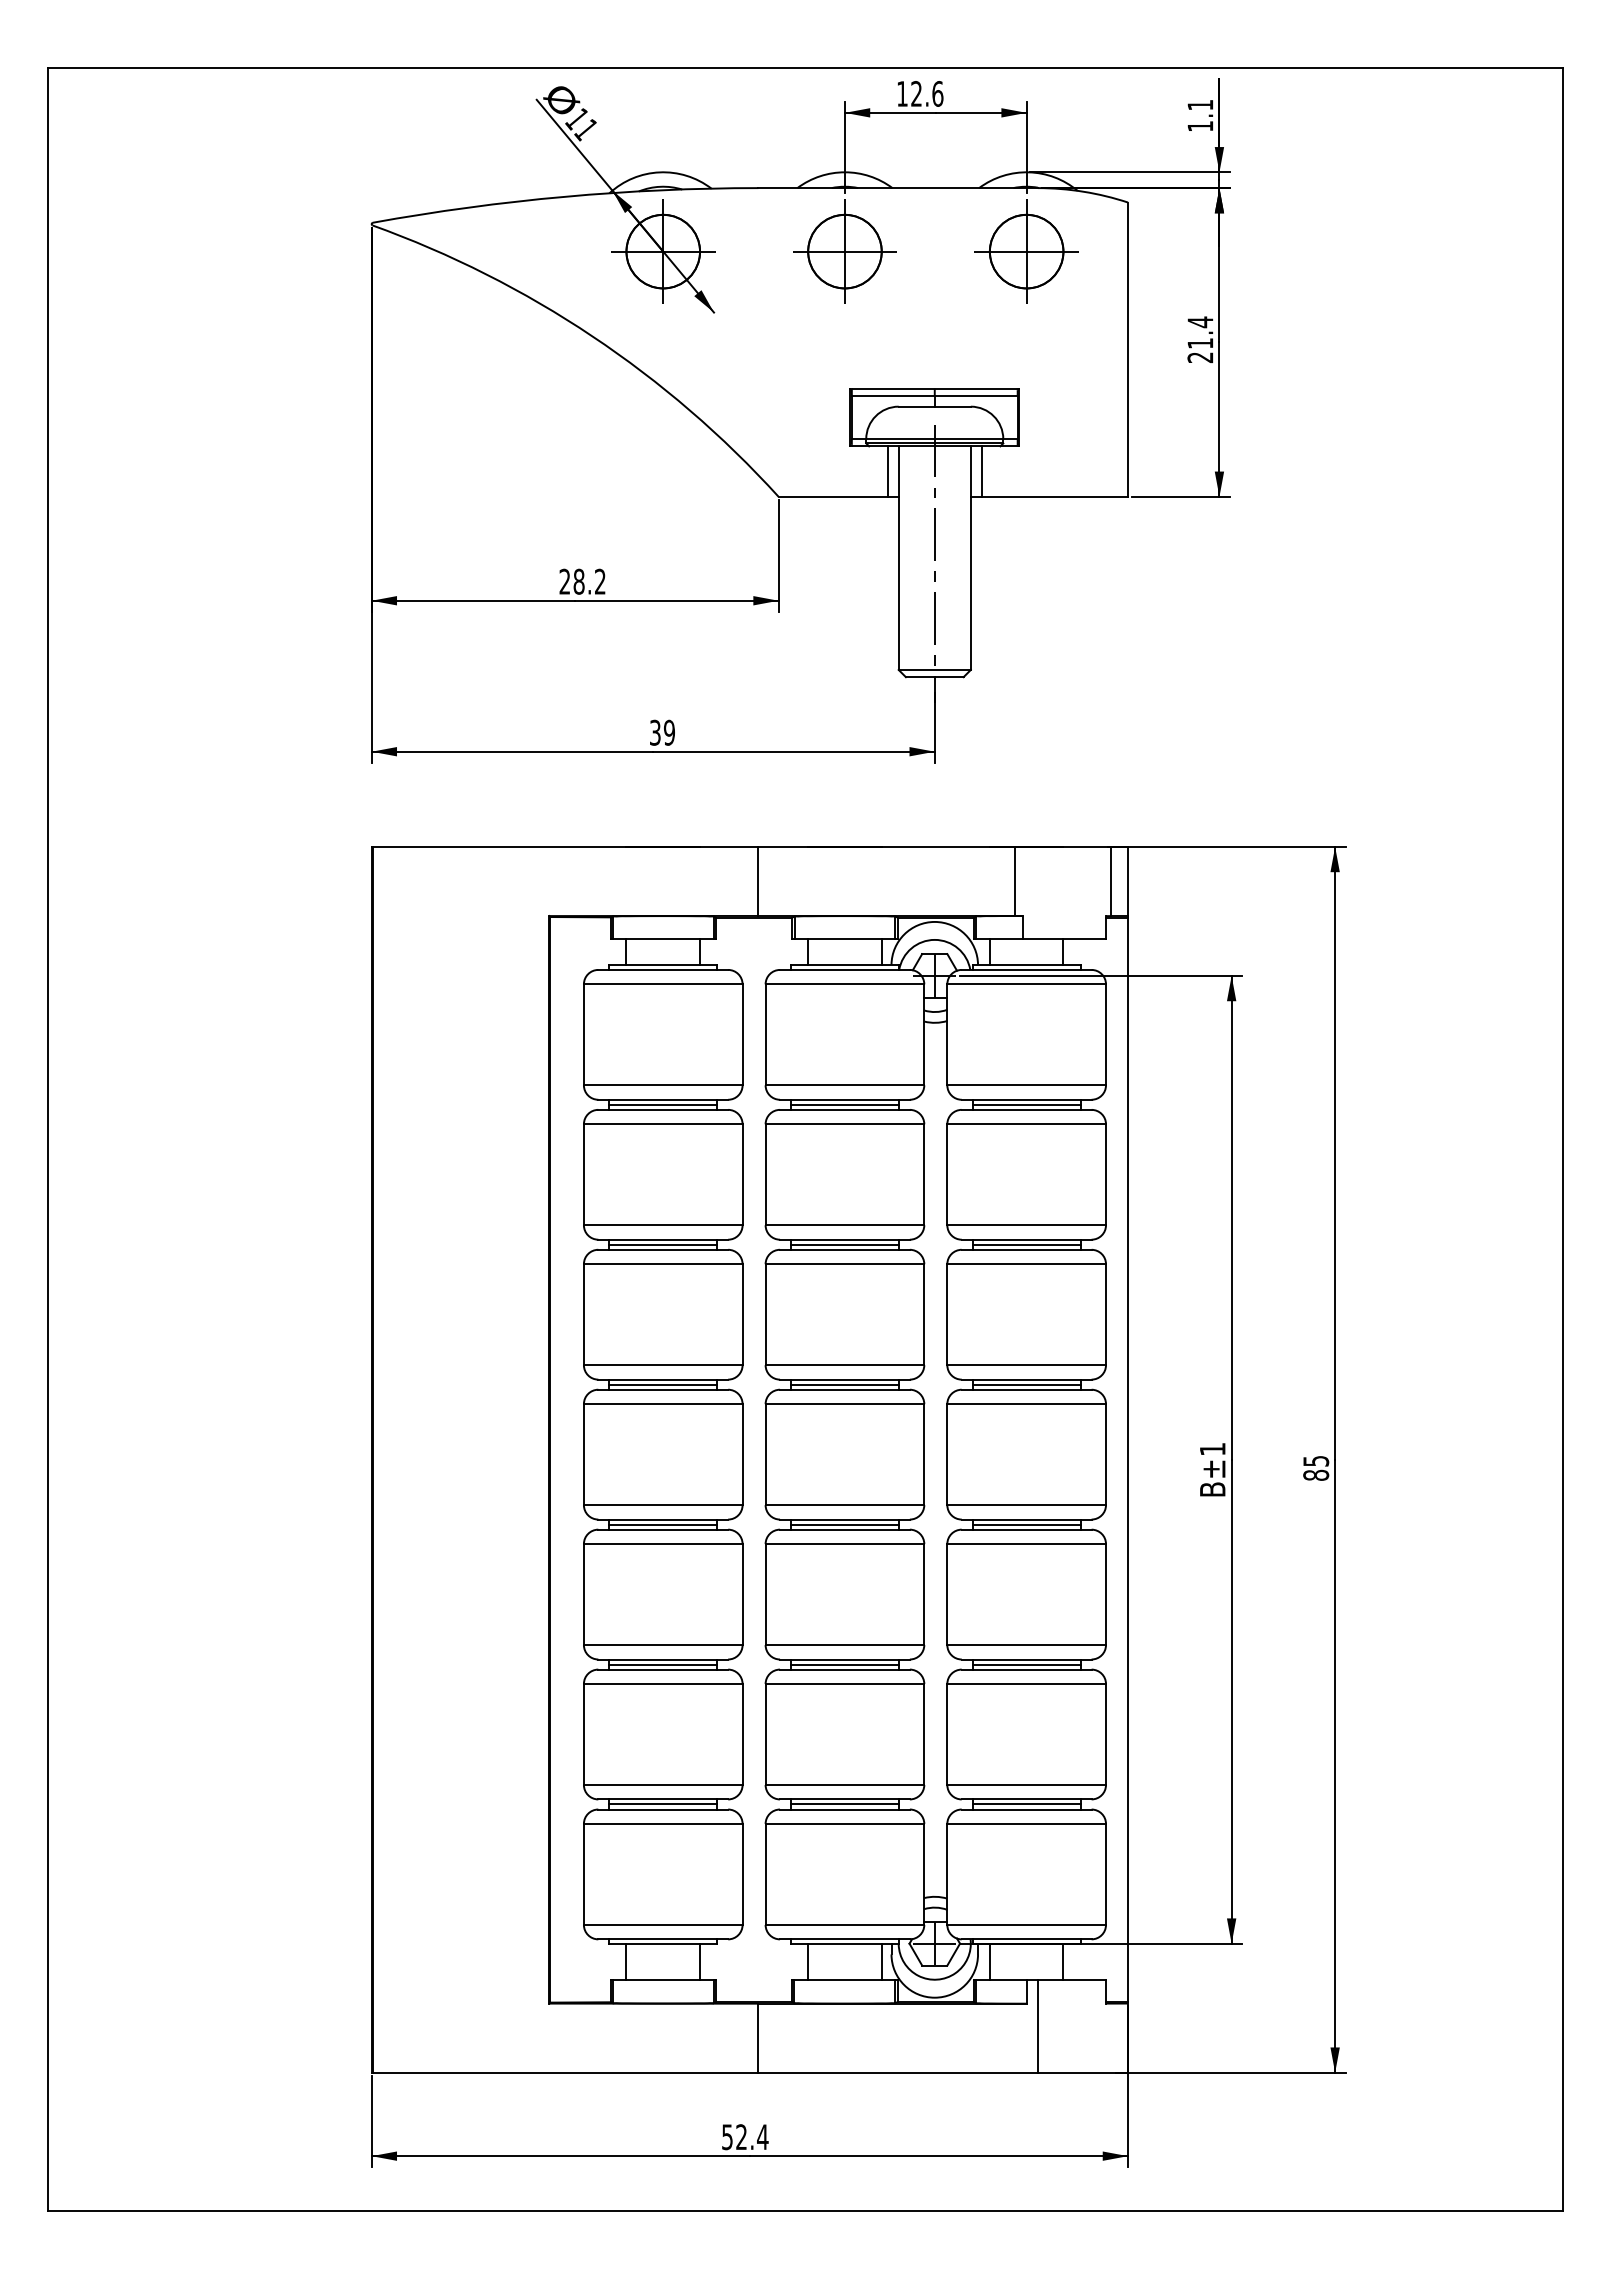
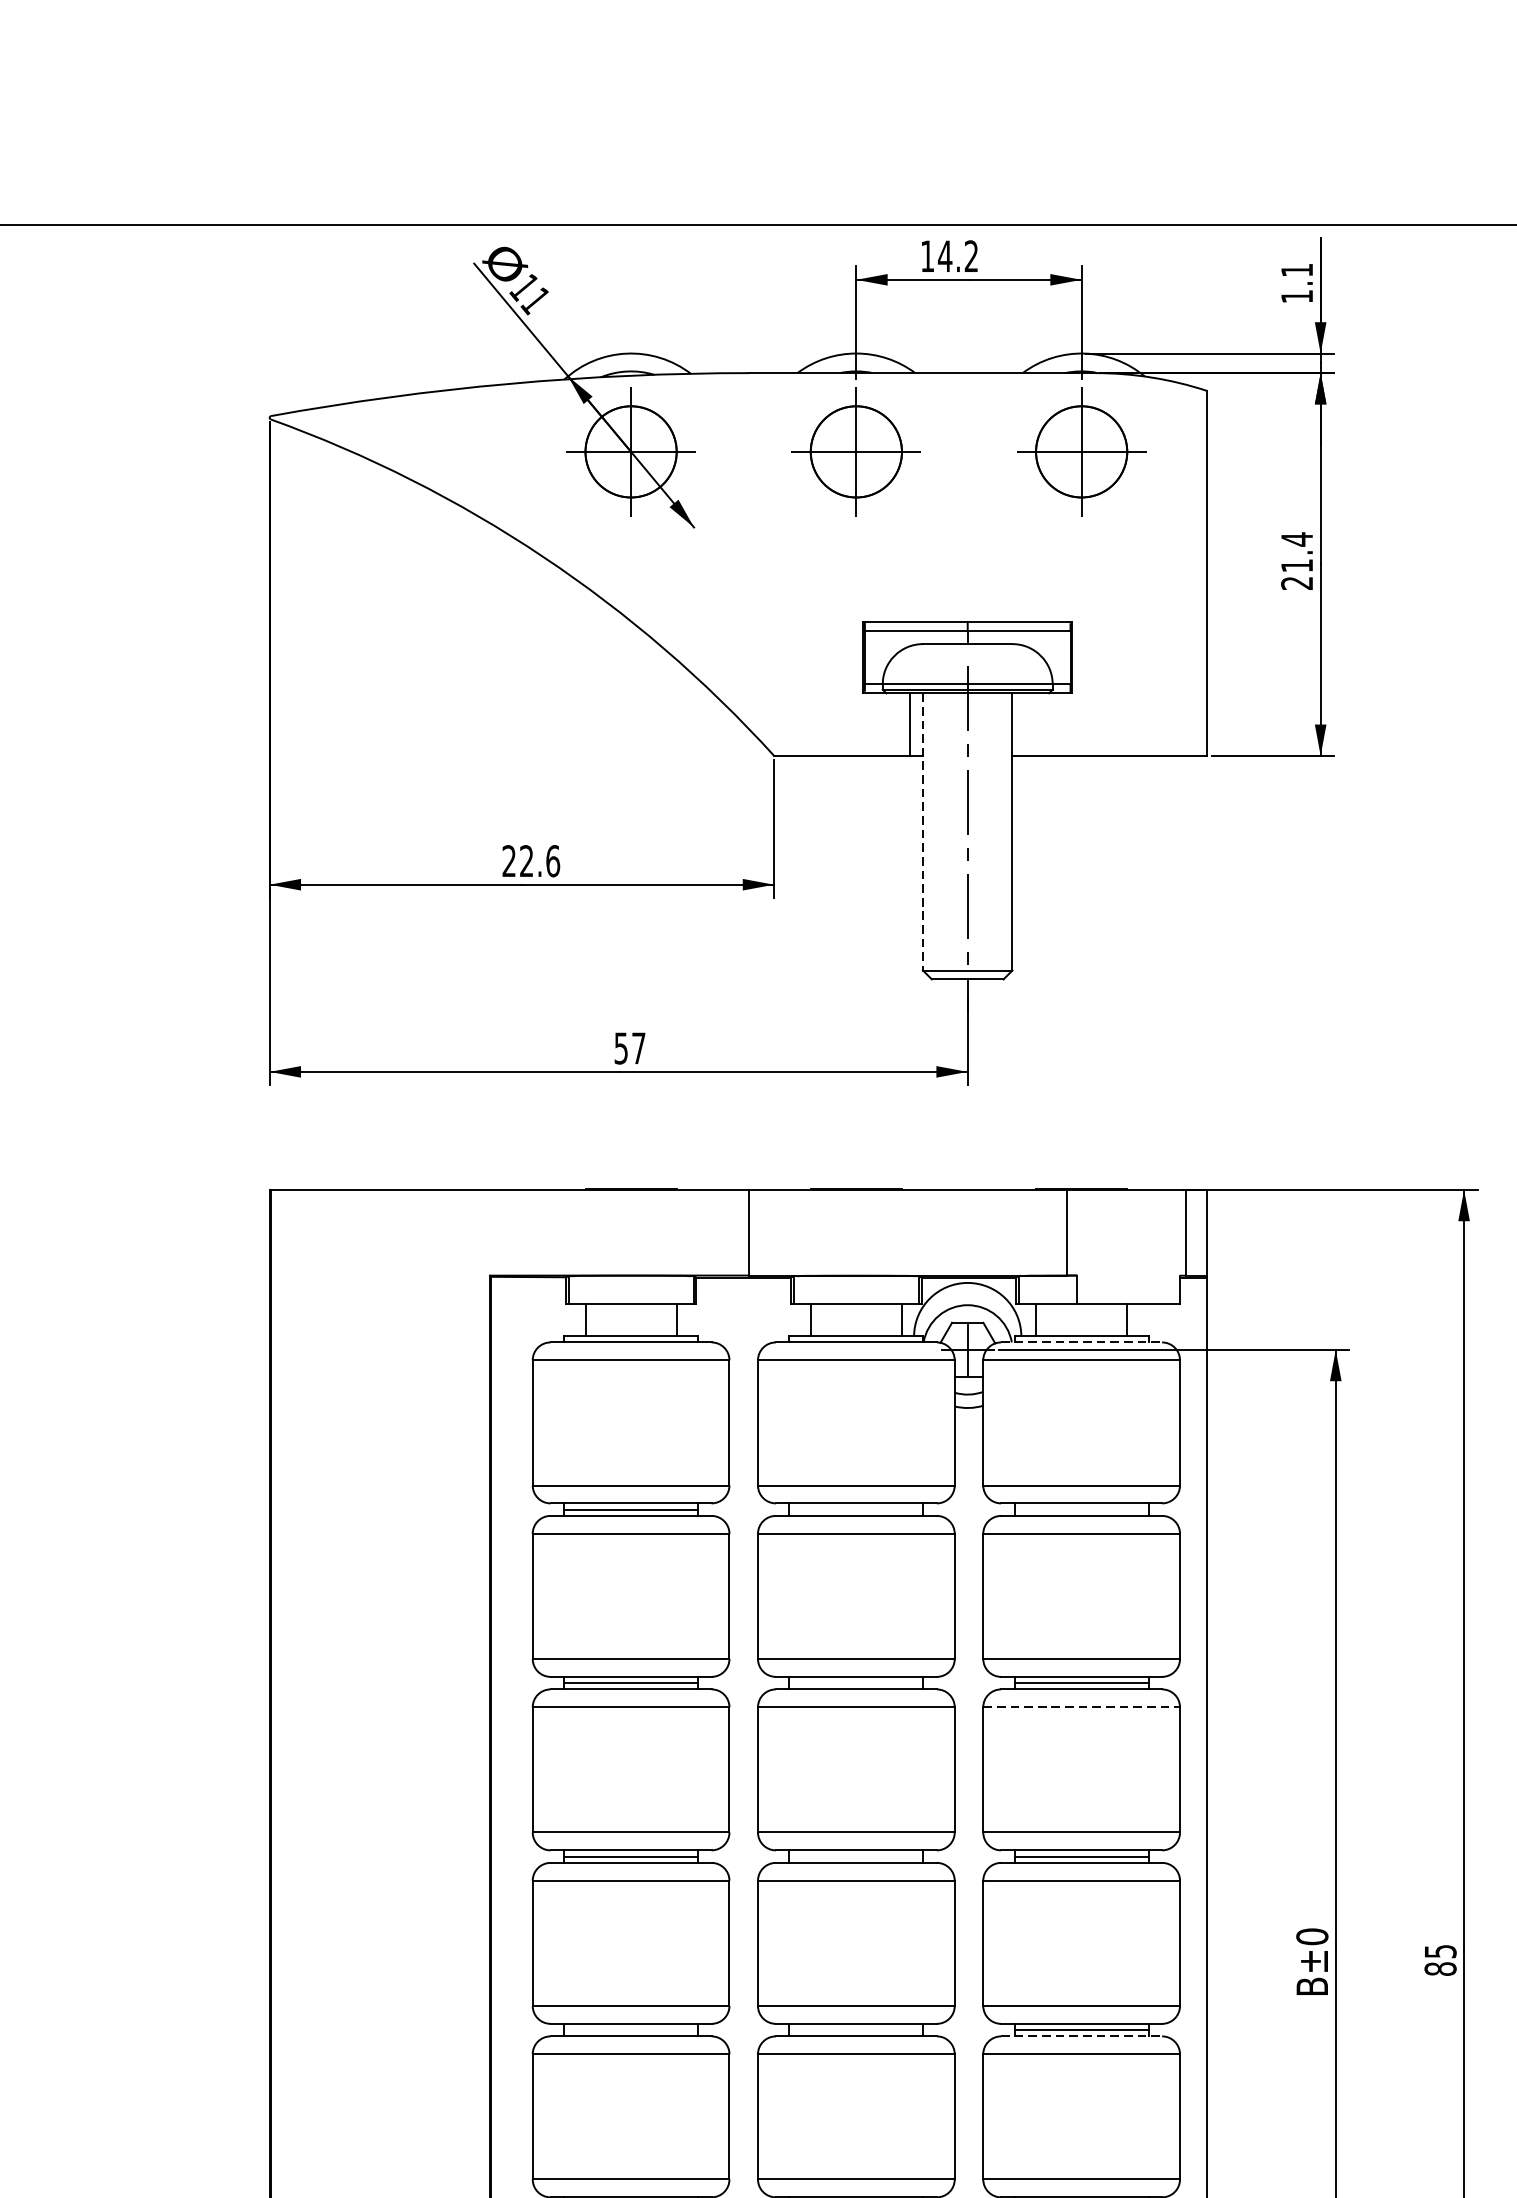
text: (926, 93) -> (957, 255), 12.6 -> 14.2
line: (981, 471) -> (1025, 724), removed
line: (898, 558) -> (922, 832), solid -> dashed
text: (589, 581) -> (539, 860), 28.2 -> 22.6
text: (662, 732) -> (630, 1048), 39 -> 57
line: (1026, 969) -> (1081, 1341), solid -> dashed
line: (844, 1104) -> (855, 1509), removed
line: (1026, 1104) -> (1081, 1509), removed
line: (844, 1244) -> (855, 1682), removed
line: (1027, 1264) -> (1082, 1707), solid -> dashed
line: (844, 1384) -> (855, 1856), removed
text: (1212, 1449) -> (1312, 1936), B±1 -> B±0
line: (663, 1524) -> (631, 2029), removed
line: (844, 1524) -> (855, 2029), removed
line: (1026, 1529) -> (1081, 2036), solid -> dashed

